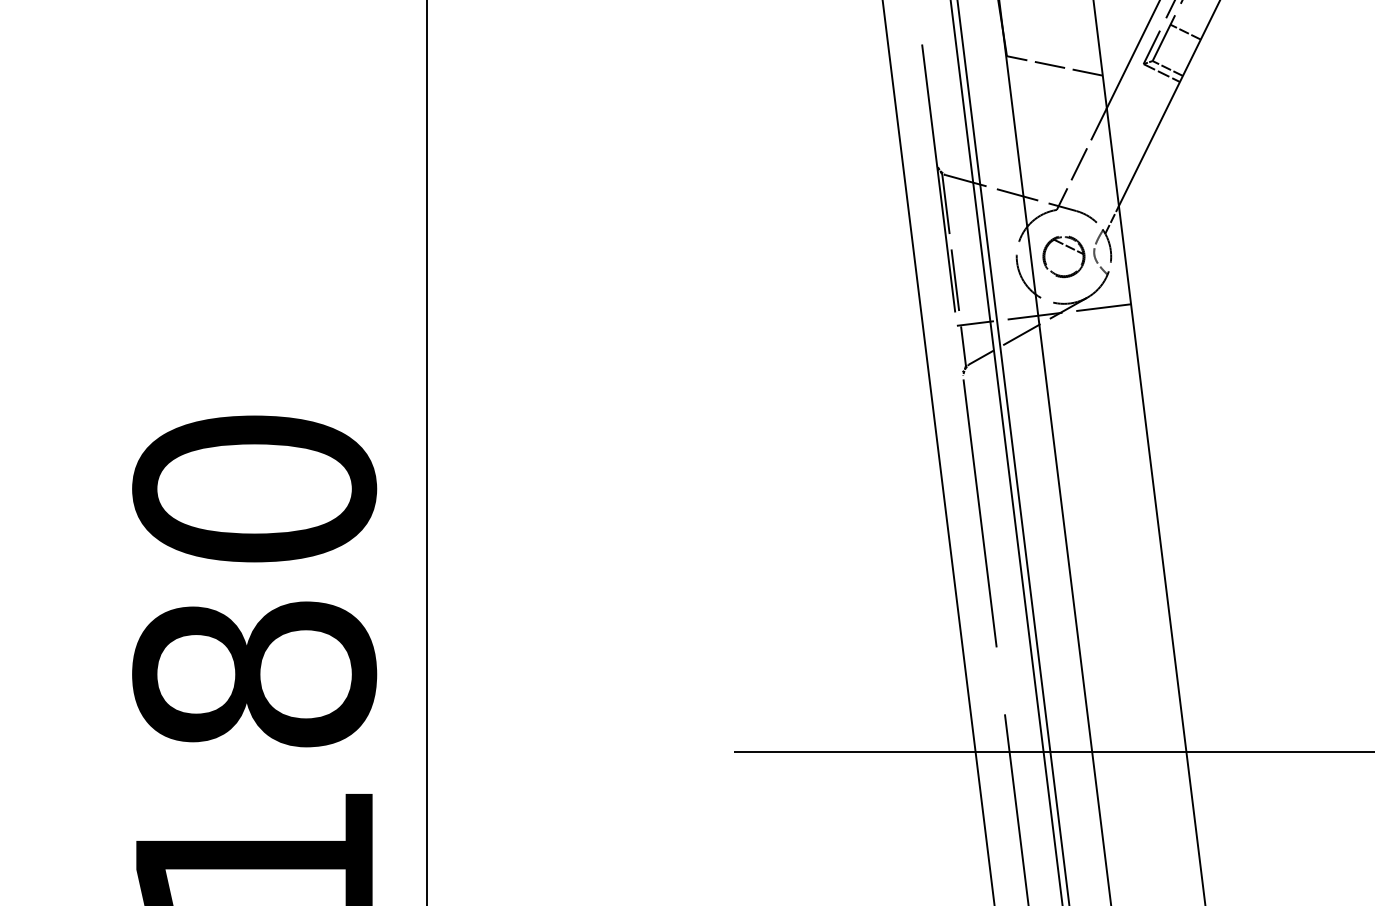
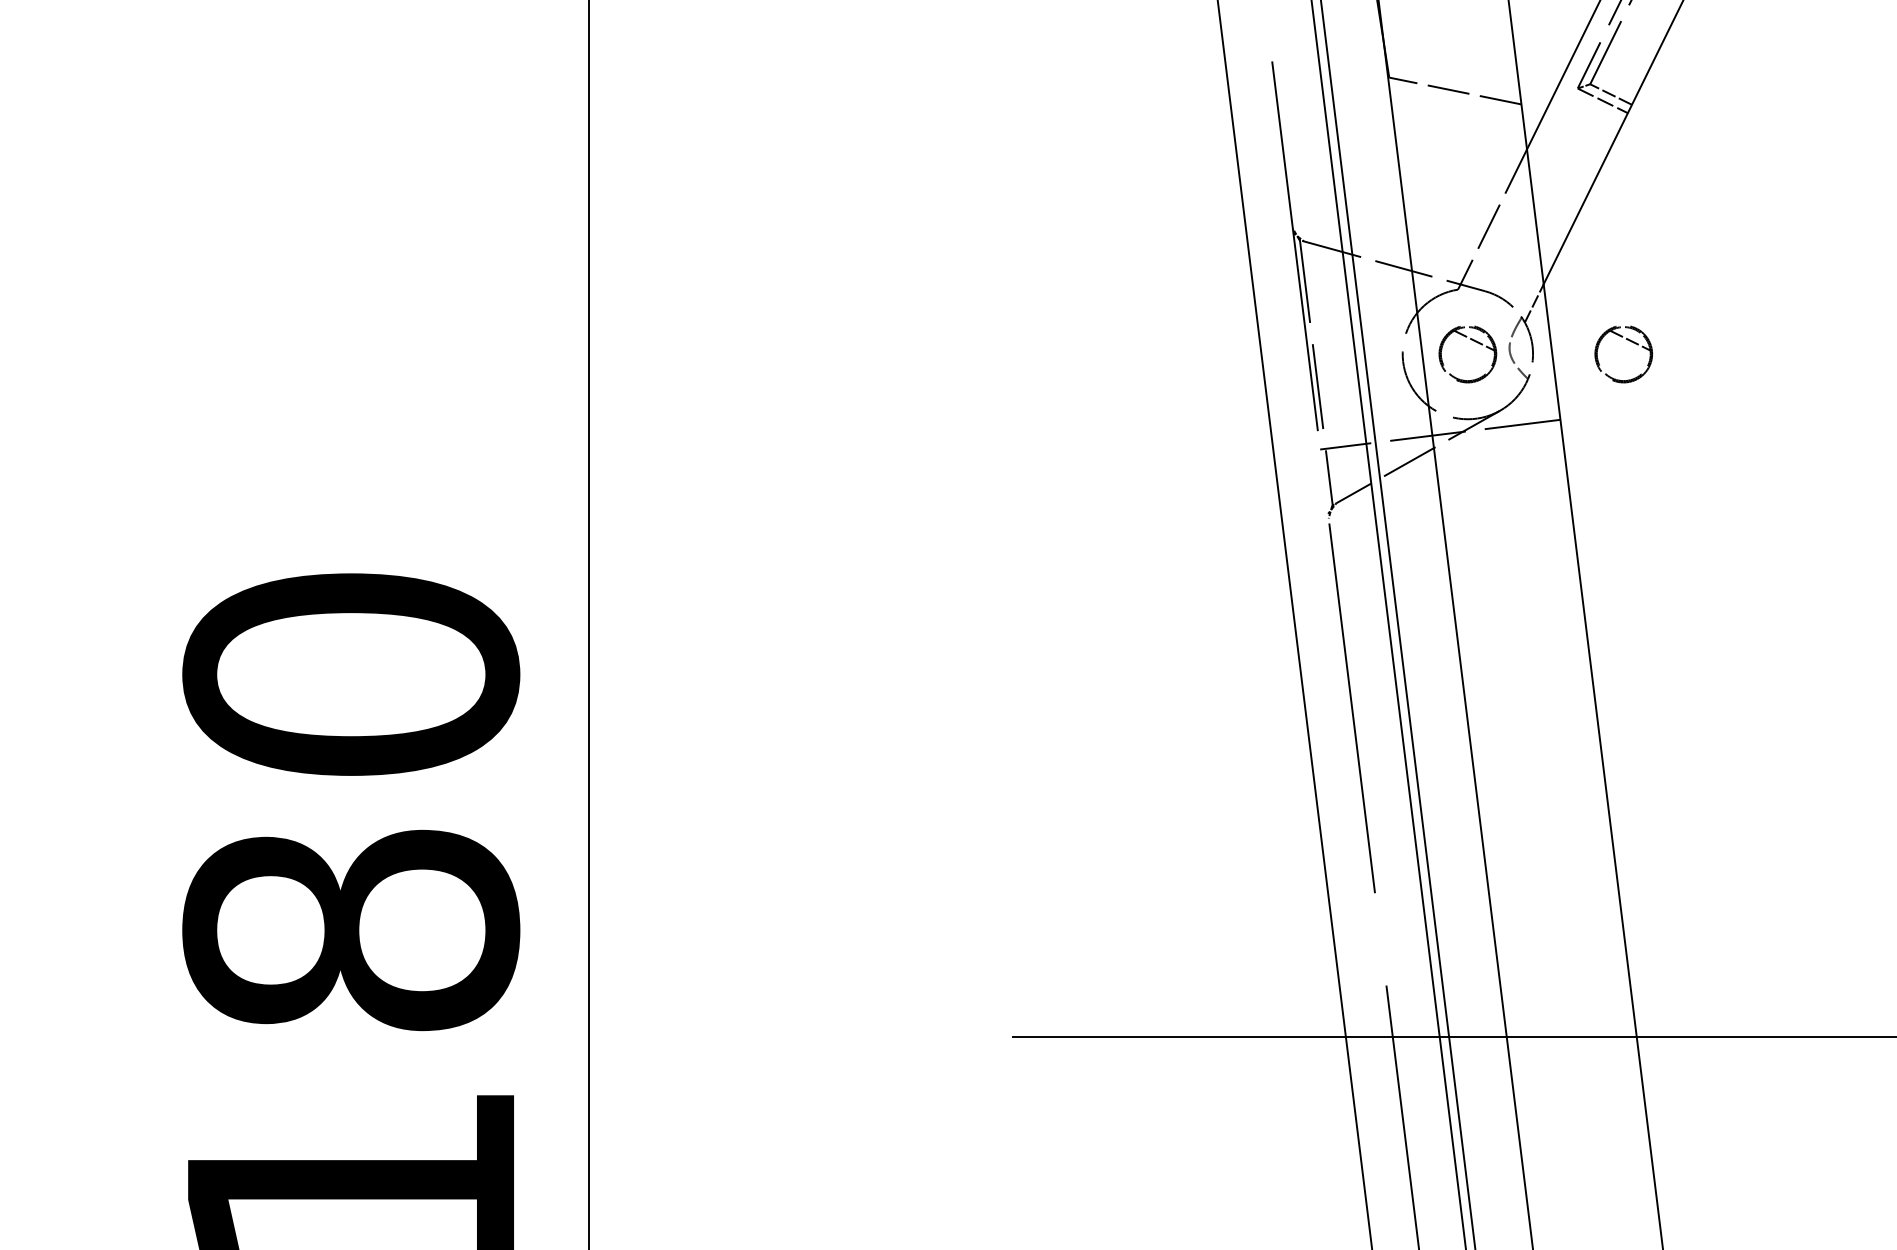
line: (1185, 31) -> (1635, 43), removed
part: (1180, 247) -> (1628, 341), added

